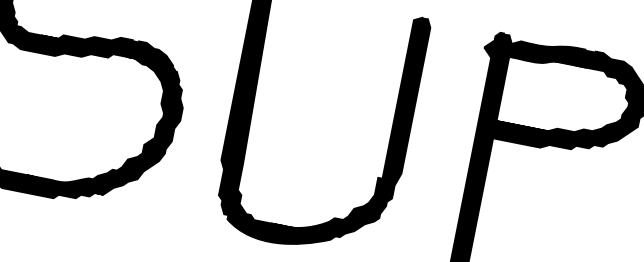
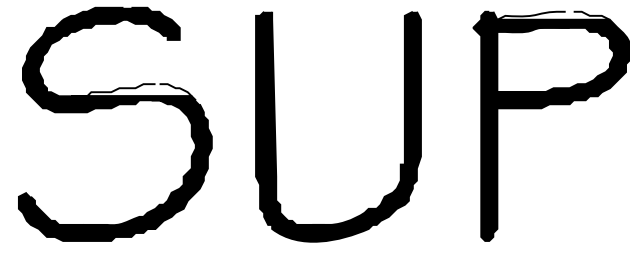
fill: (106, 42) -> (131, 90), removed
fill: (572, 51) -> (553, 15), removed

